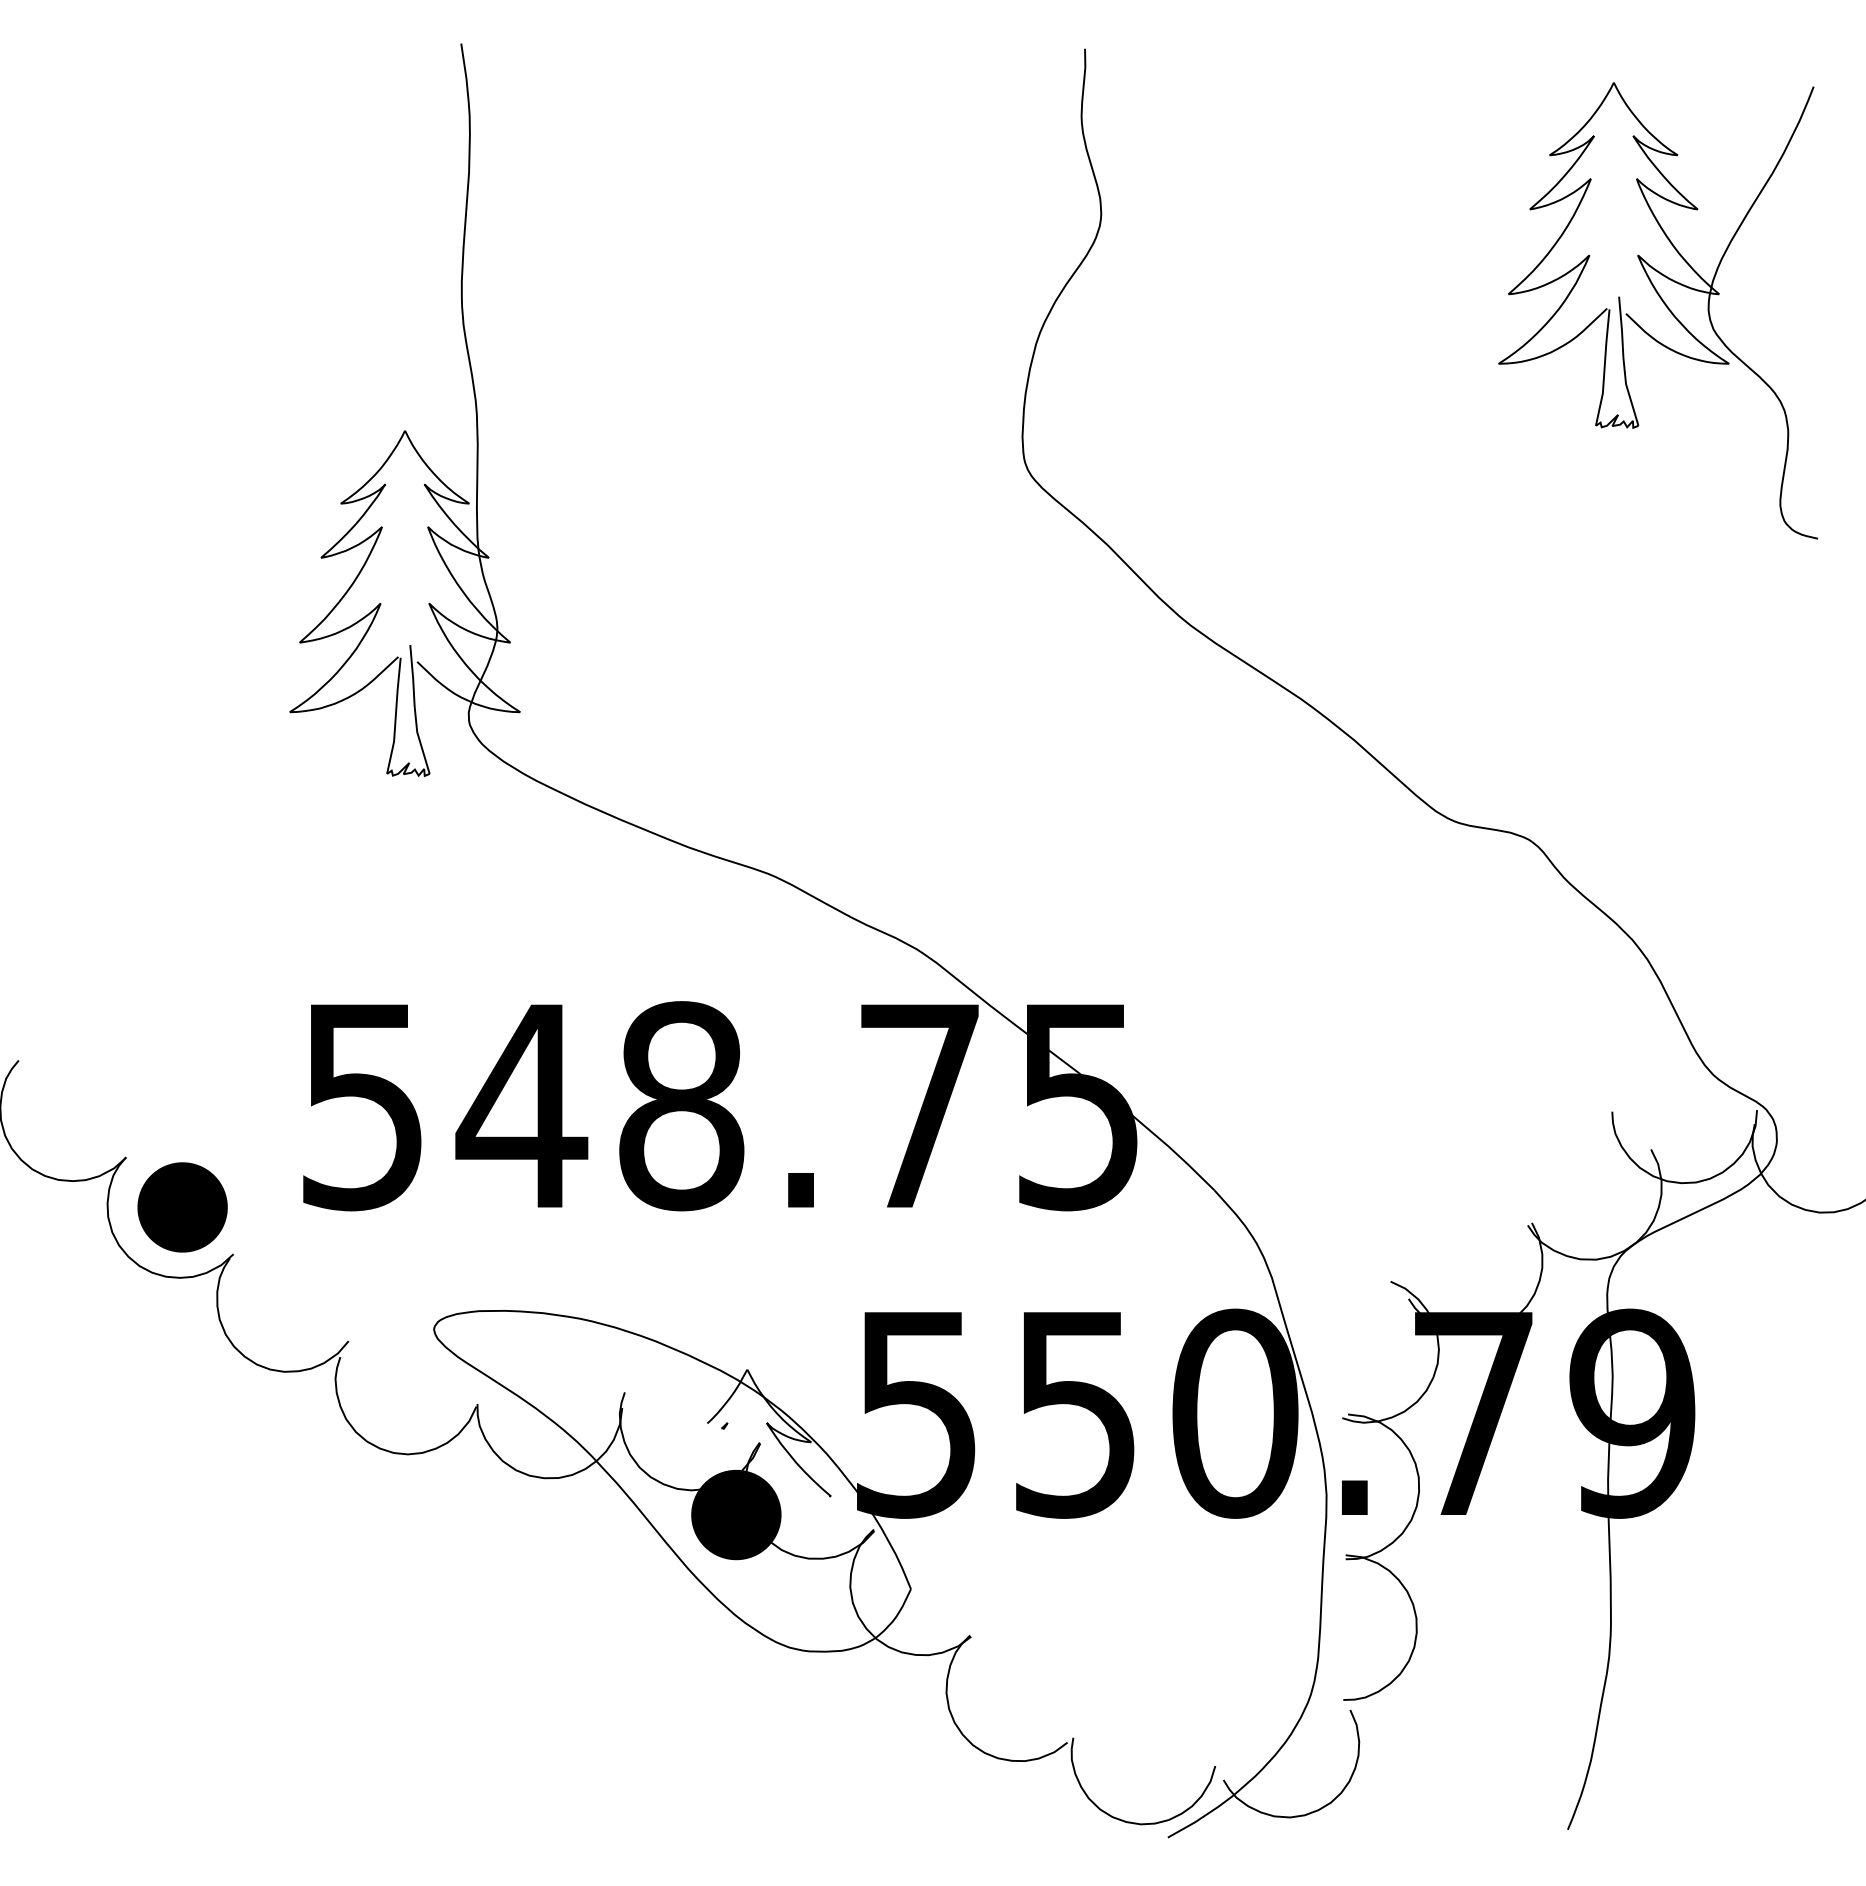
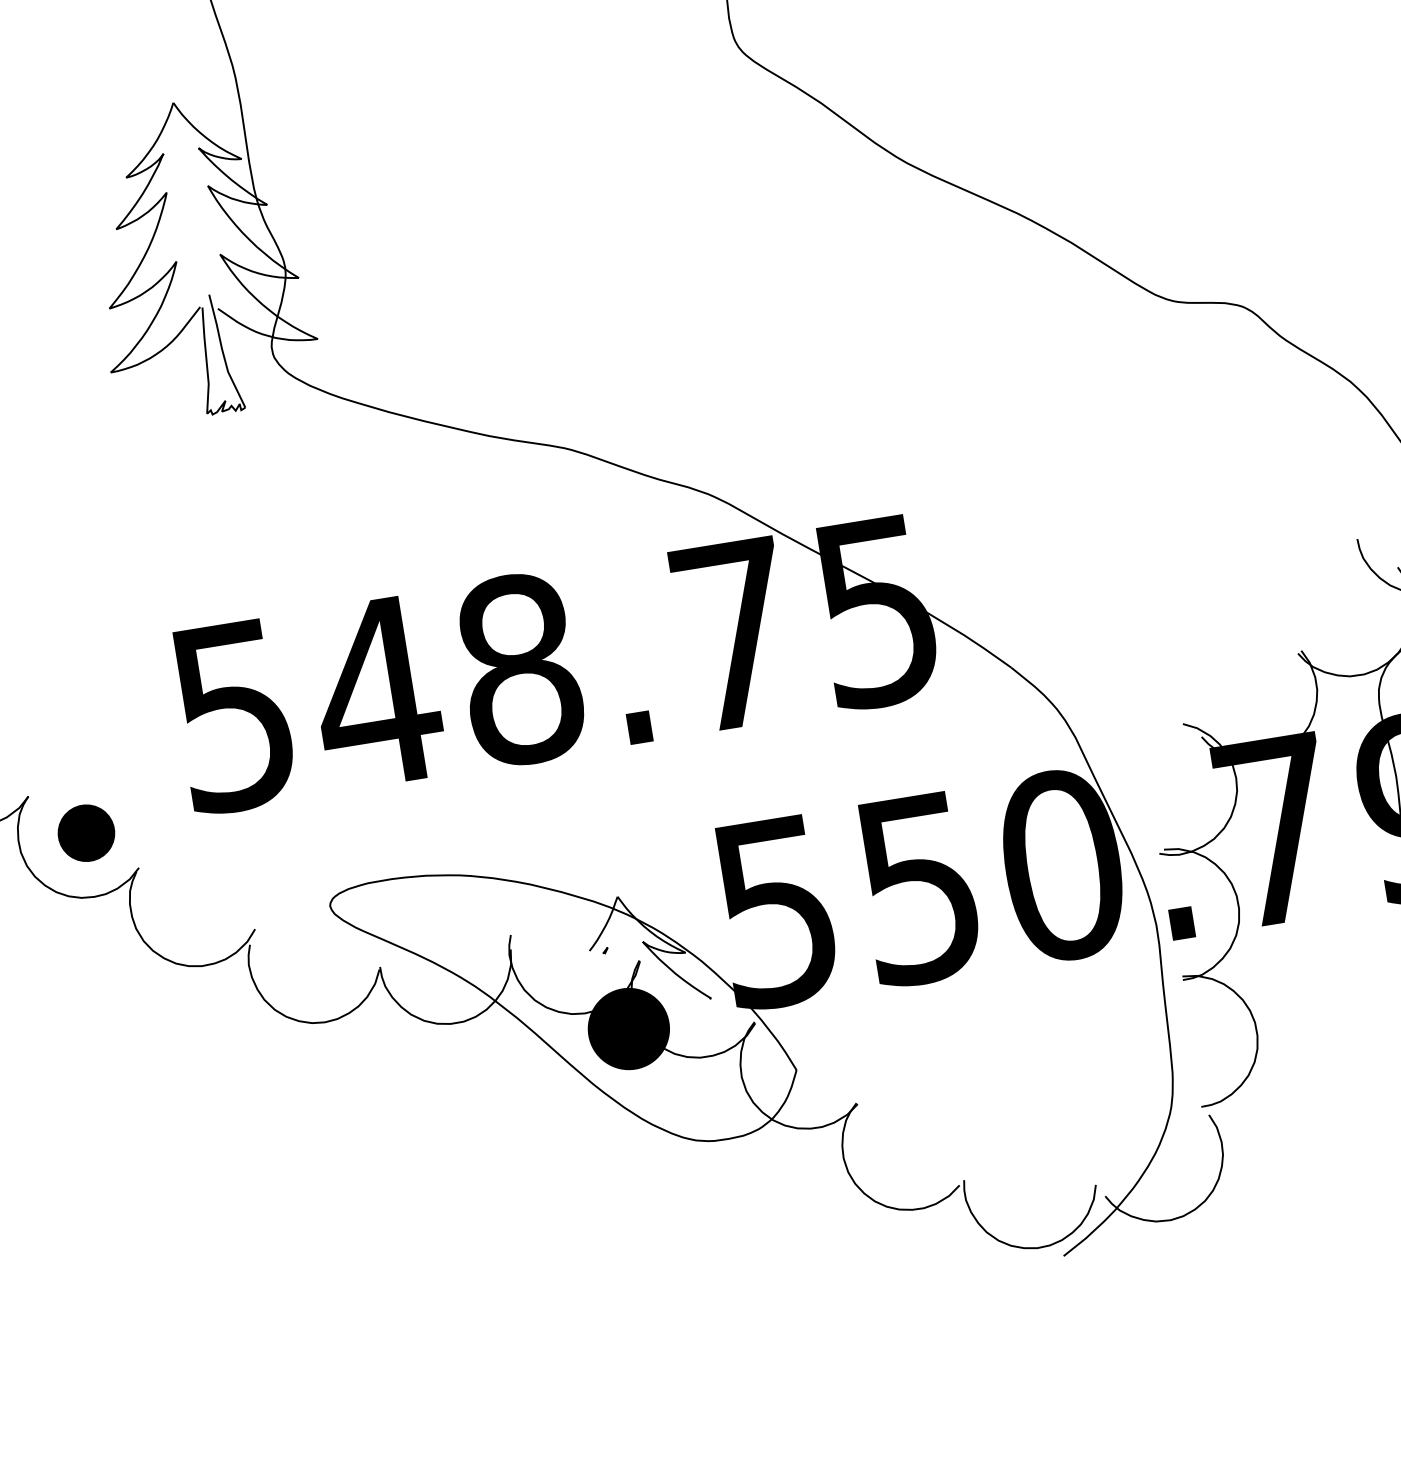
part: (182, 1207) -> (86, 833), size x0.7

